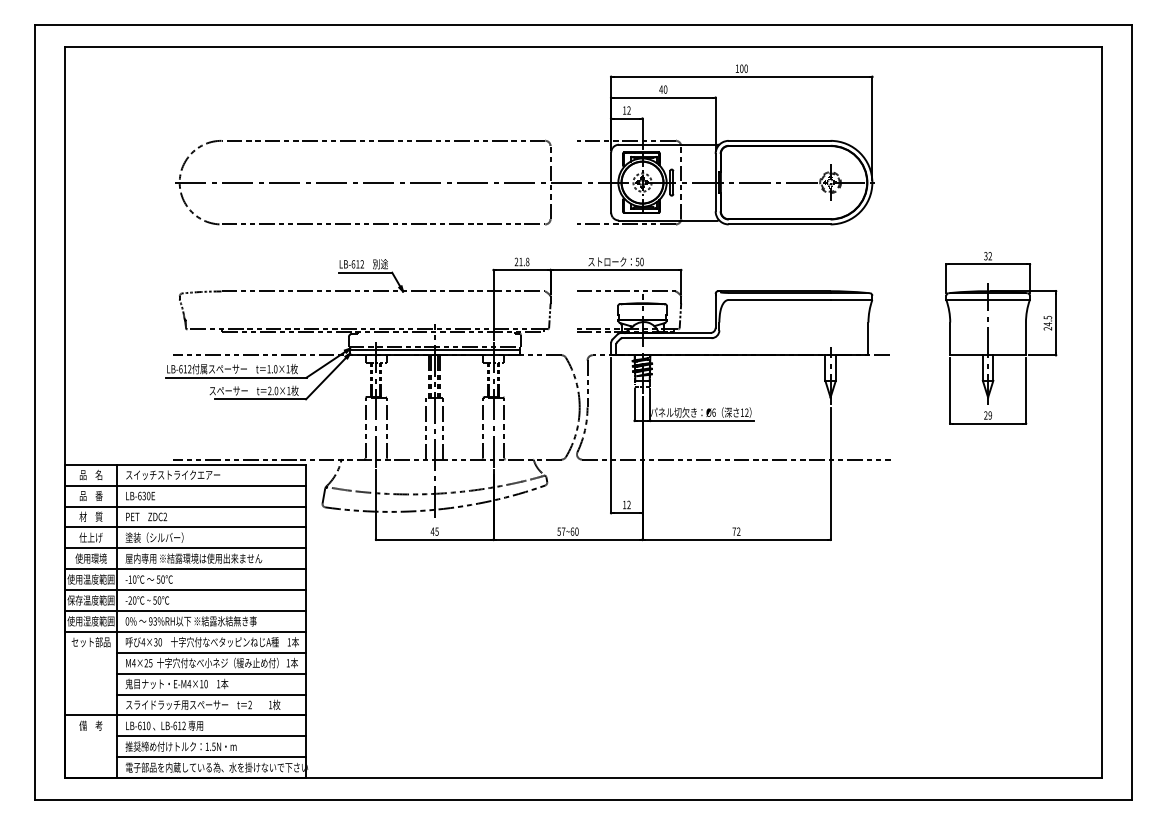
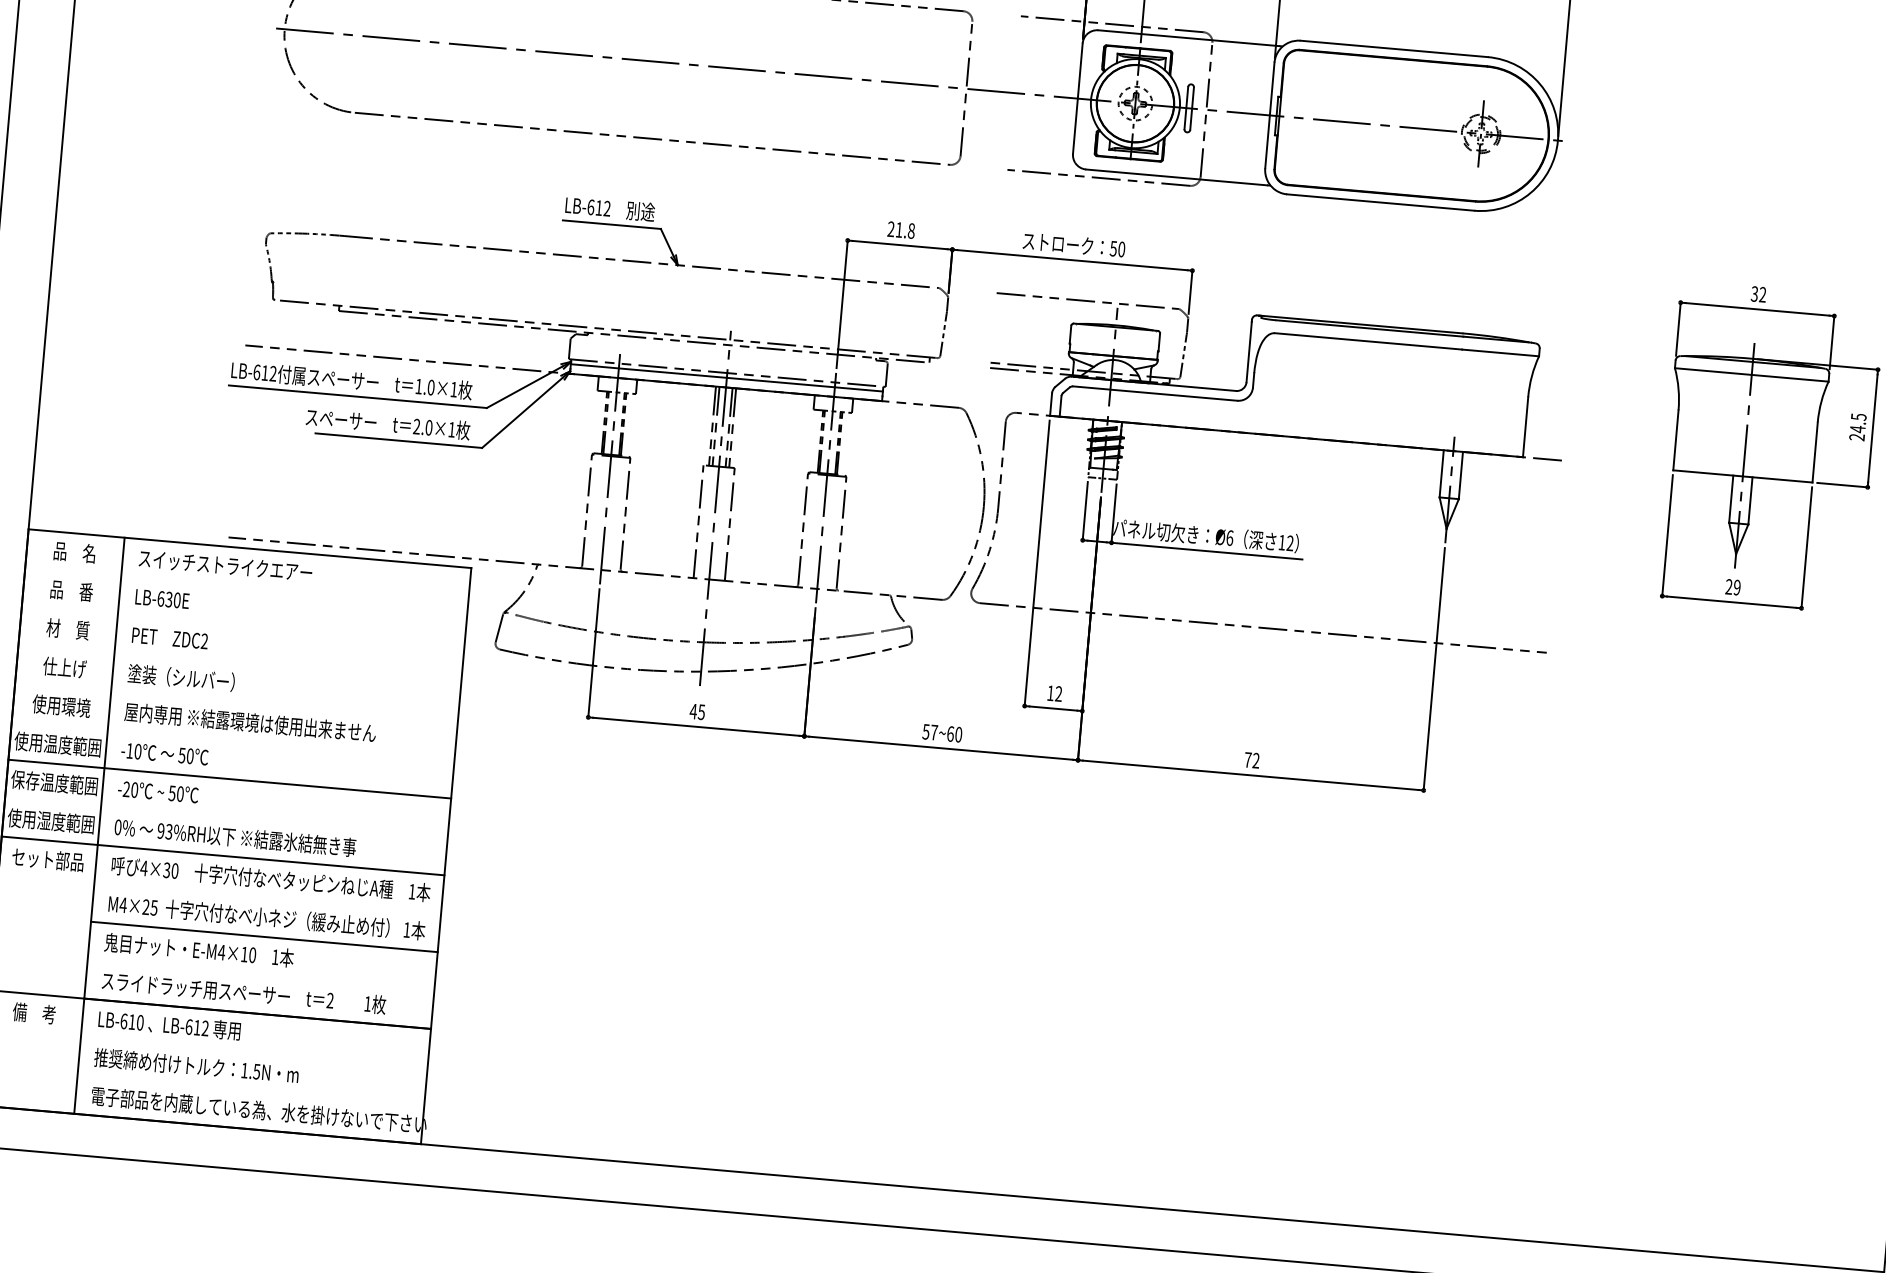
line: (185, 485) -> (246, 586), removed
line: (185, 506) -> (243, 625), removed
line: (185, 527) -> (239, 664), removed
line: (185, 548) -> (236, 702), removed
line: (185, 569) -> (233, 741), removed
line: (185, 611) -> (226, 818), removed
line: (211, 652) -> (267, 898), removed
line: (211, 694) -> (260, 975), removed
line: (211, 736) -> (254, 1052), removed
line: (211, 757) -> (250, 1090), removed

